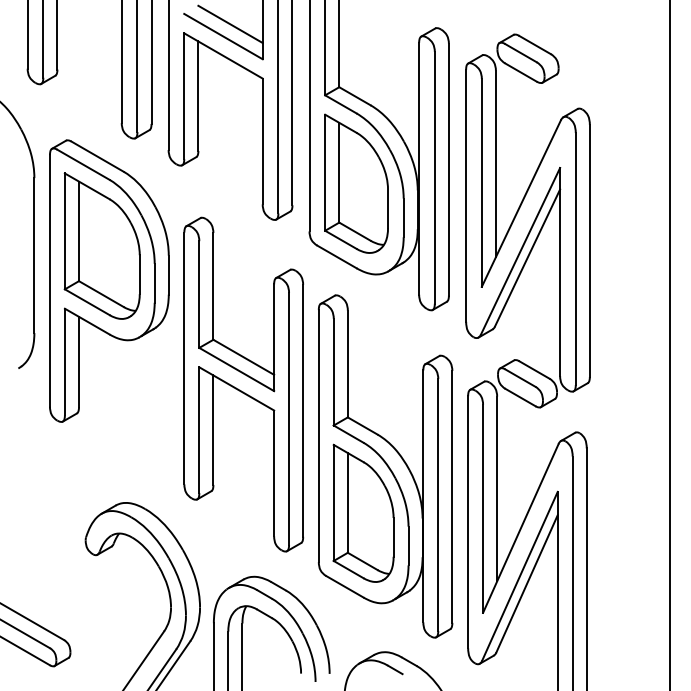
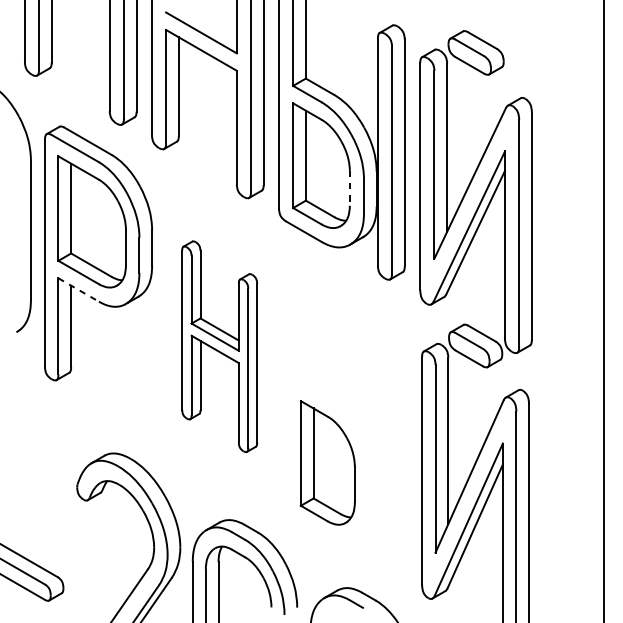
line: (230, 24) -> (207, 22), removed
line: (388, 209) -> (350, 188), solid -> dashed
line: (87, 321) -> (78, 289), solid -> dashed
part: (243, 384) -> (219, 346), size x0.7
part: (385, 466) -> (347, 420), removed

